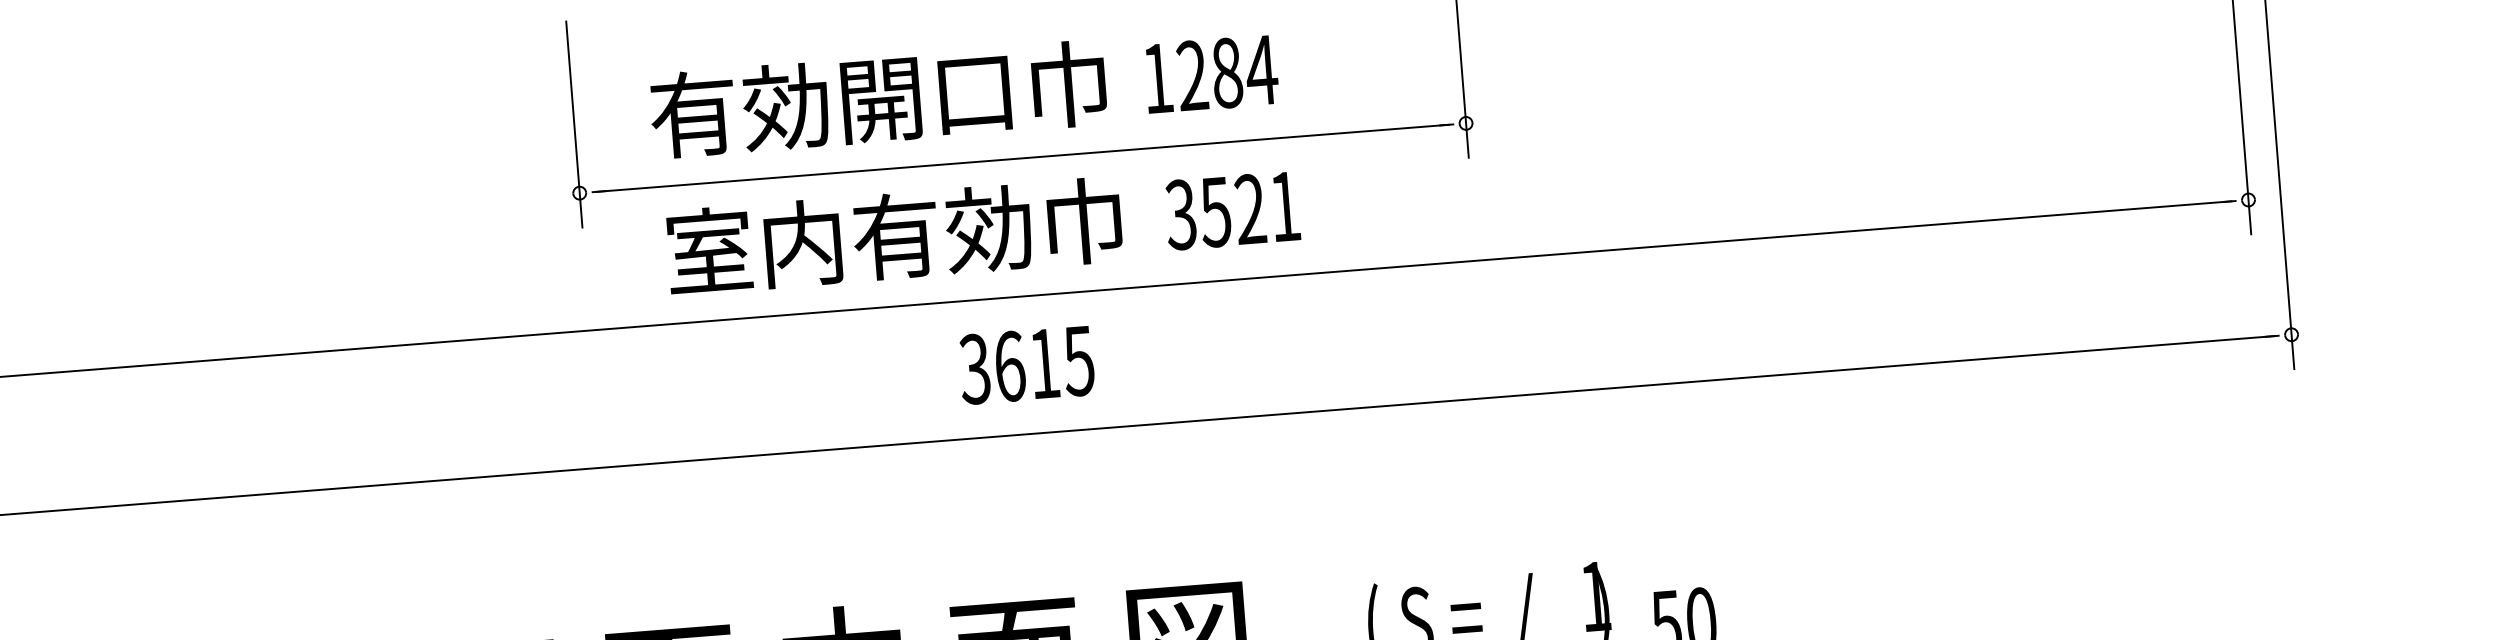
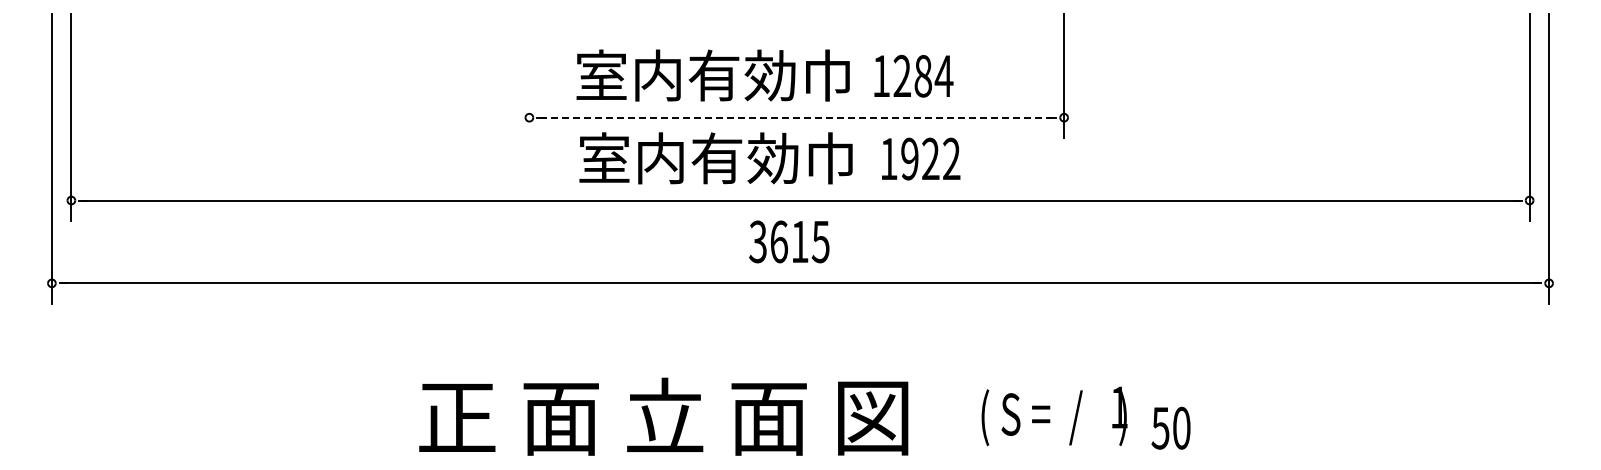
text: (832, 102) -> (685, 75), 有効開口巾 -> 室内有効巾
line: (574, 124) -> (529, 76), removed
line: (1024, 157) -> (797, 117), solid -> dashed
text: (1233, 209) -> (920, 158), 3521 -> 1922

